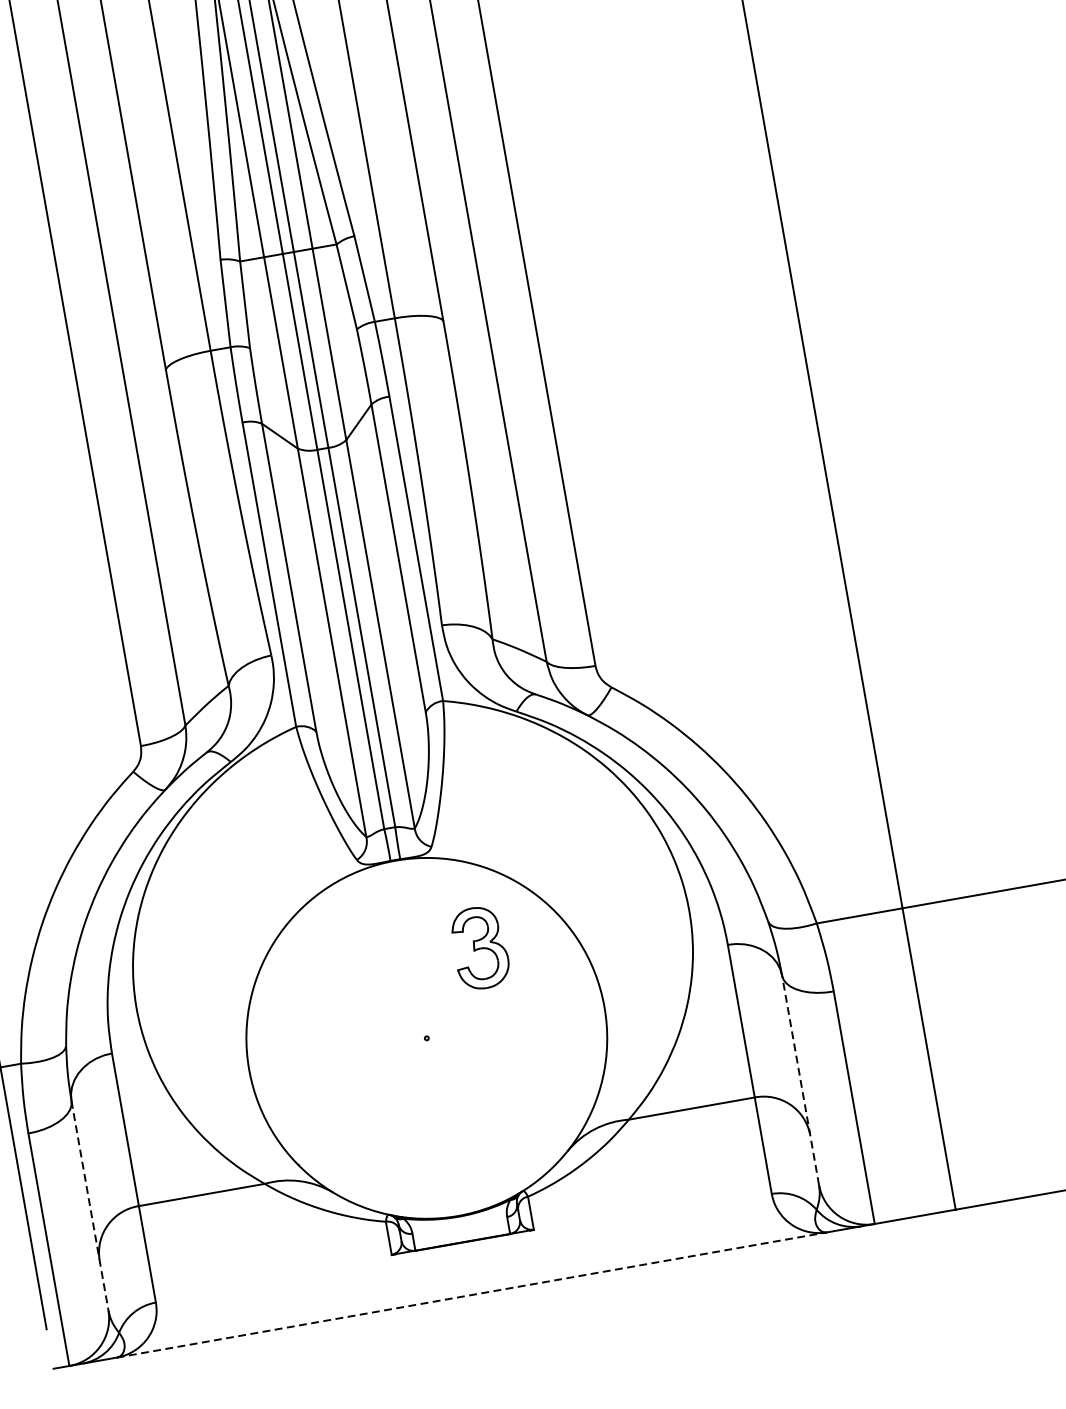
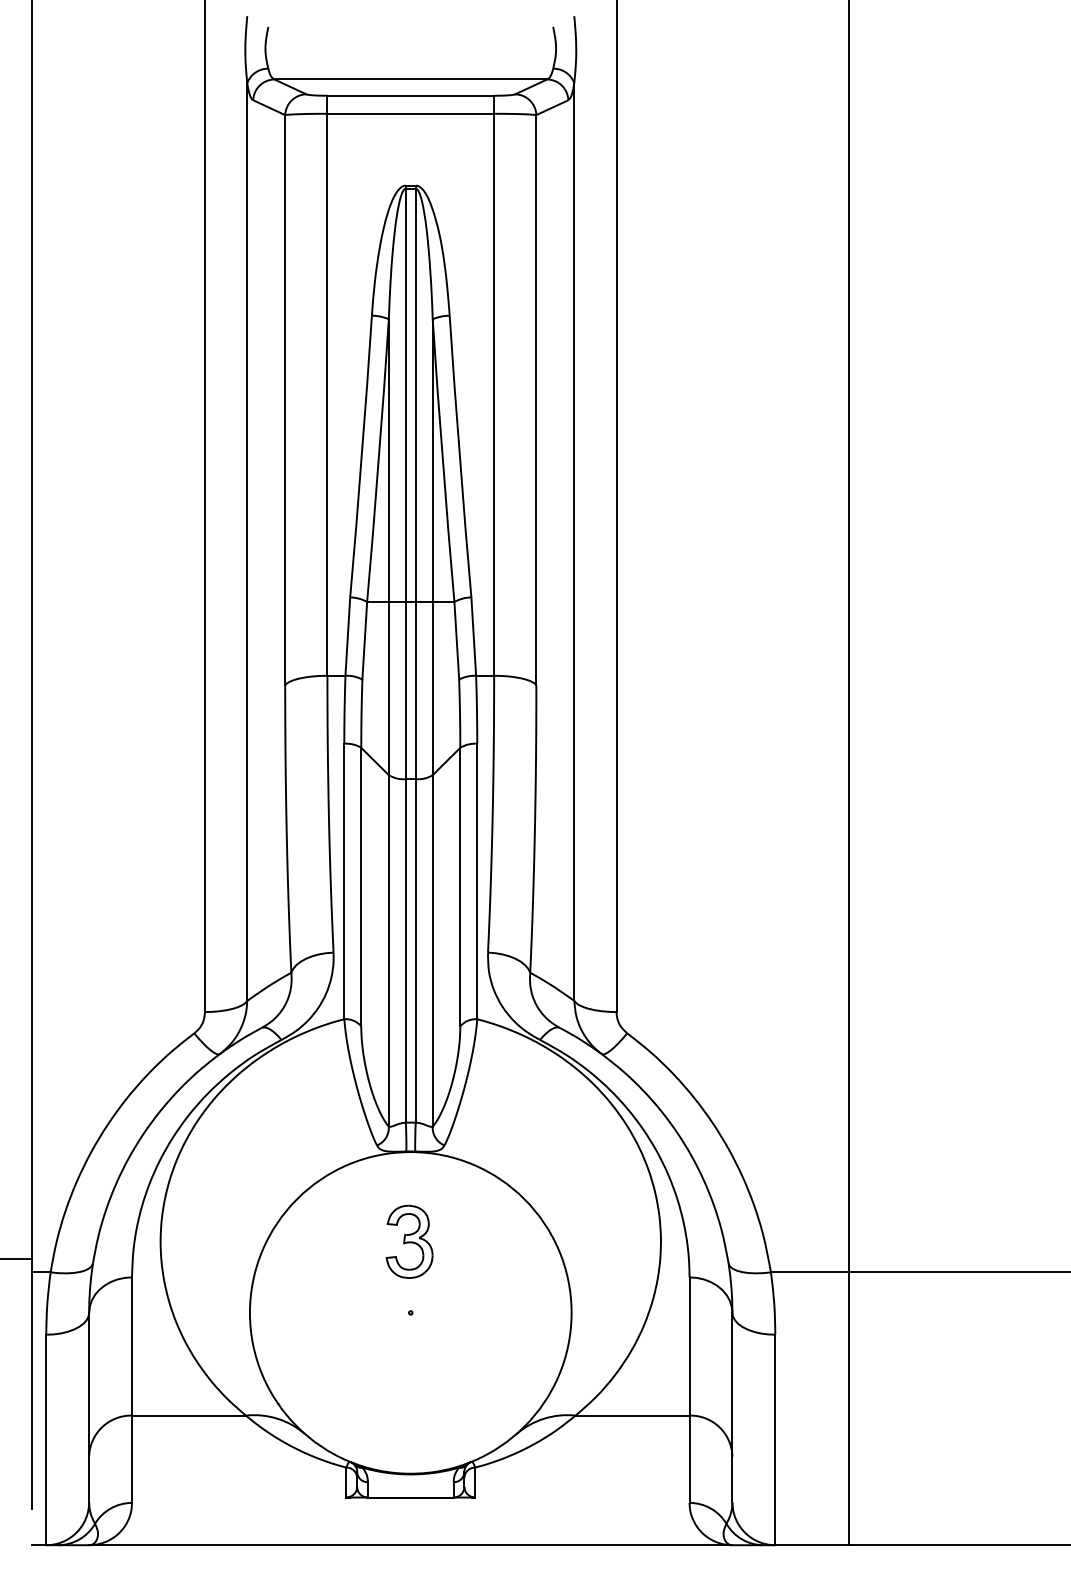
part: (479, 947) -> (409, 1241), moved
line: (800, 1080) -> (732, 1407), dashed -> solid
line: (90, 1205) -> (89, 1407), dashed -> solid
line: (471, 1295) -> (410, 1545), dashed -> solid

